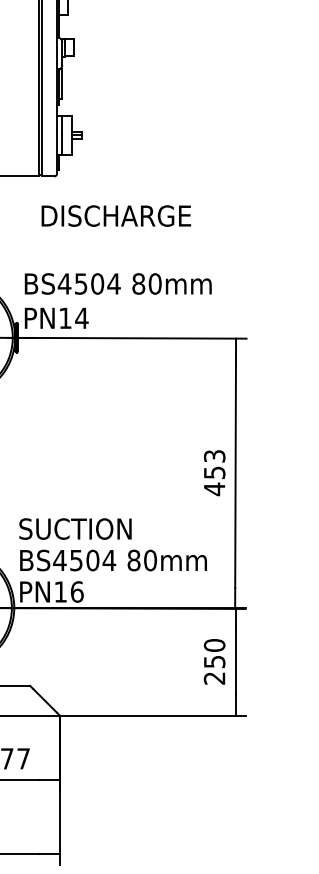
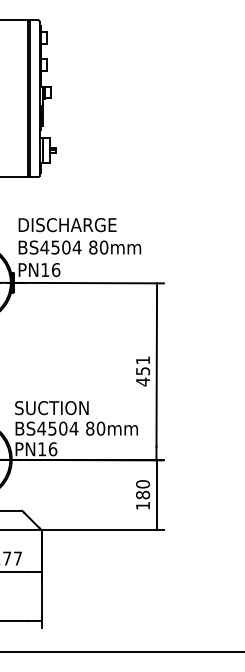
text: (116, 216) -> (67, 225), moved
text: (81, 319) -> (55, 270), PN14 -> PN16
text: (215, 456) -> (143, 360), 453 -> 451
text: (215, 668) -> (143, 499), 250 -> 180

